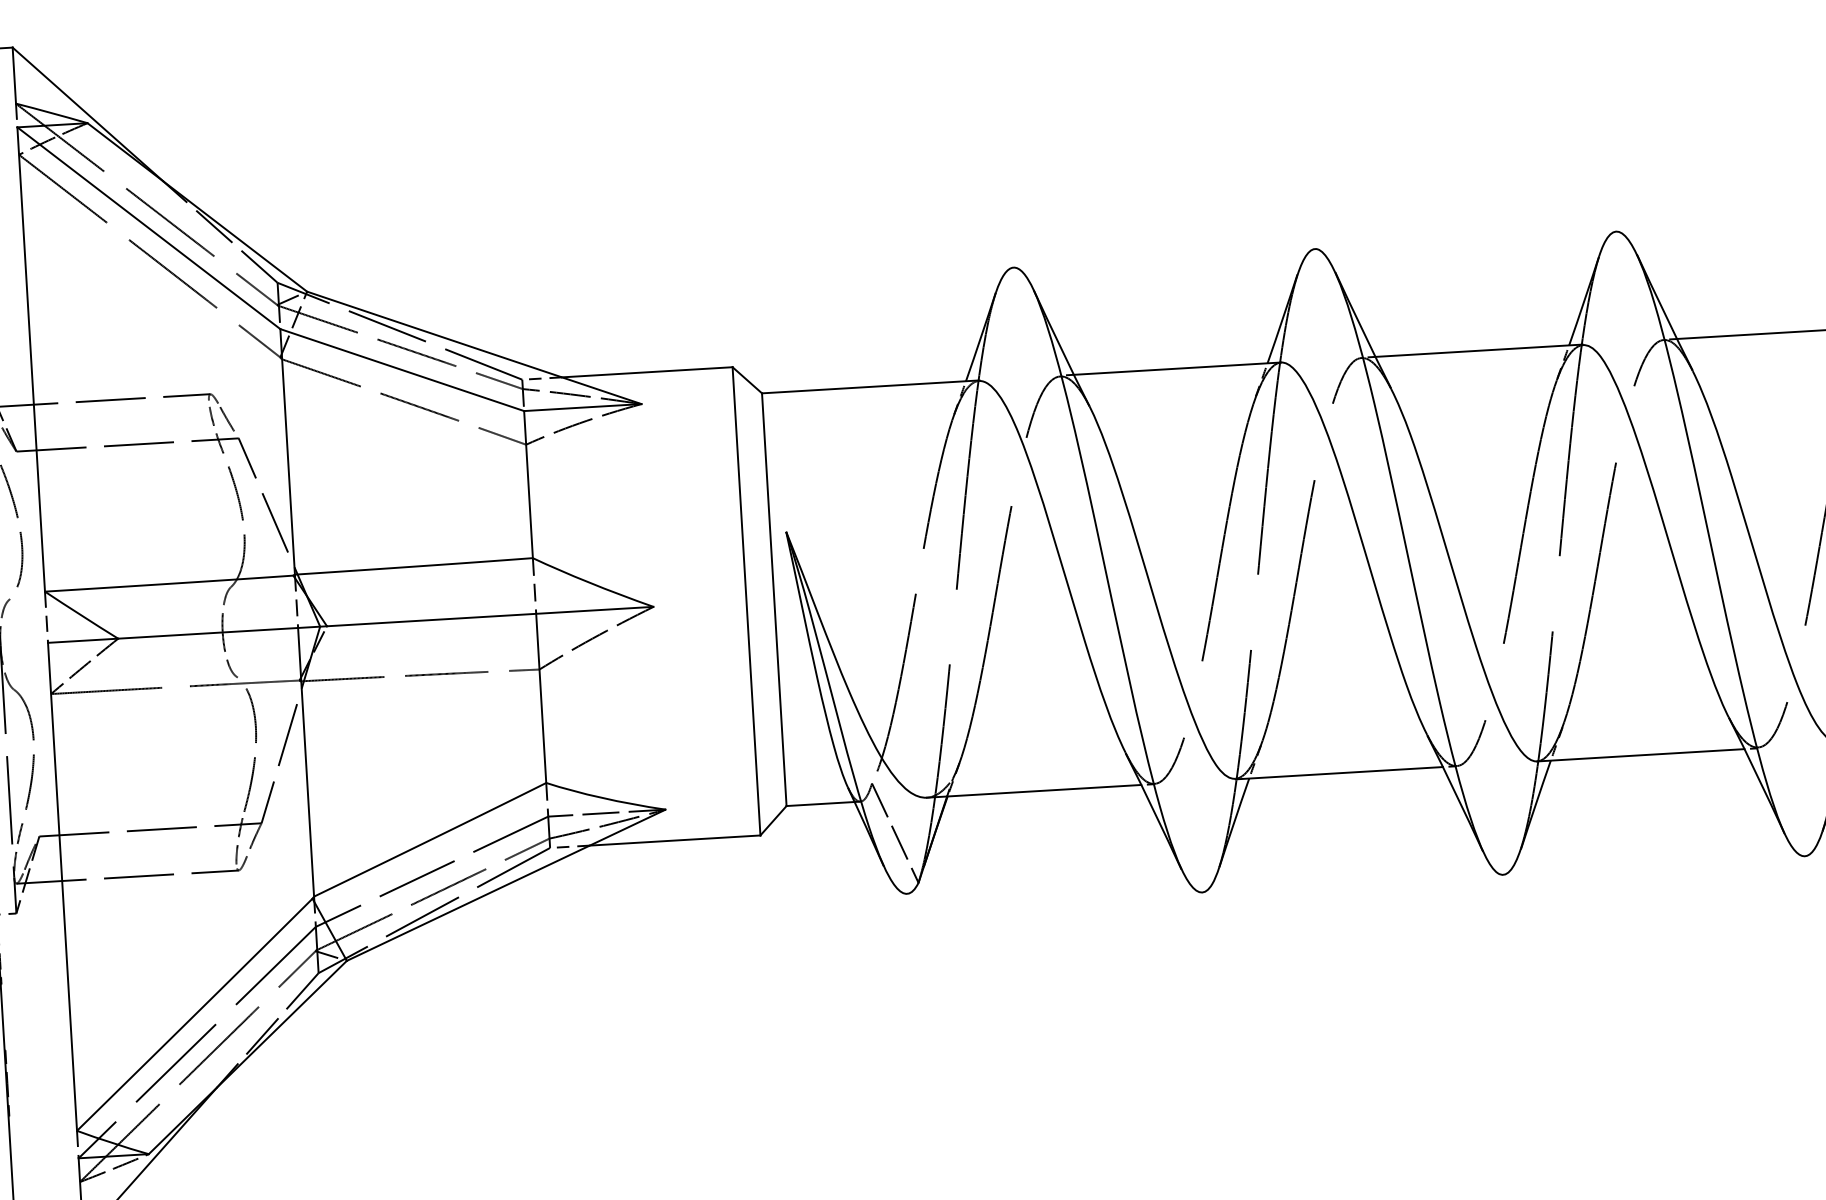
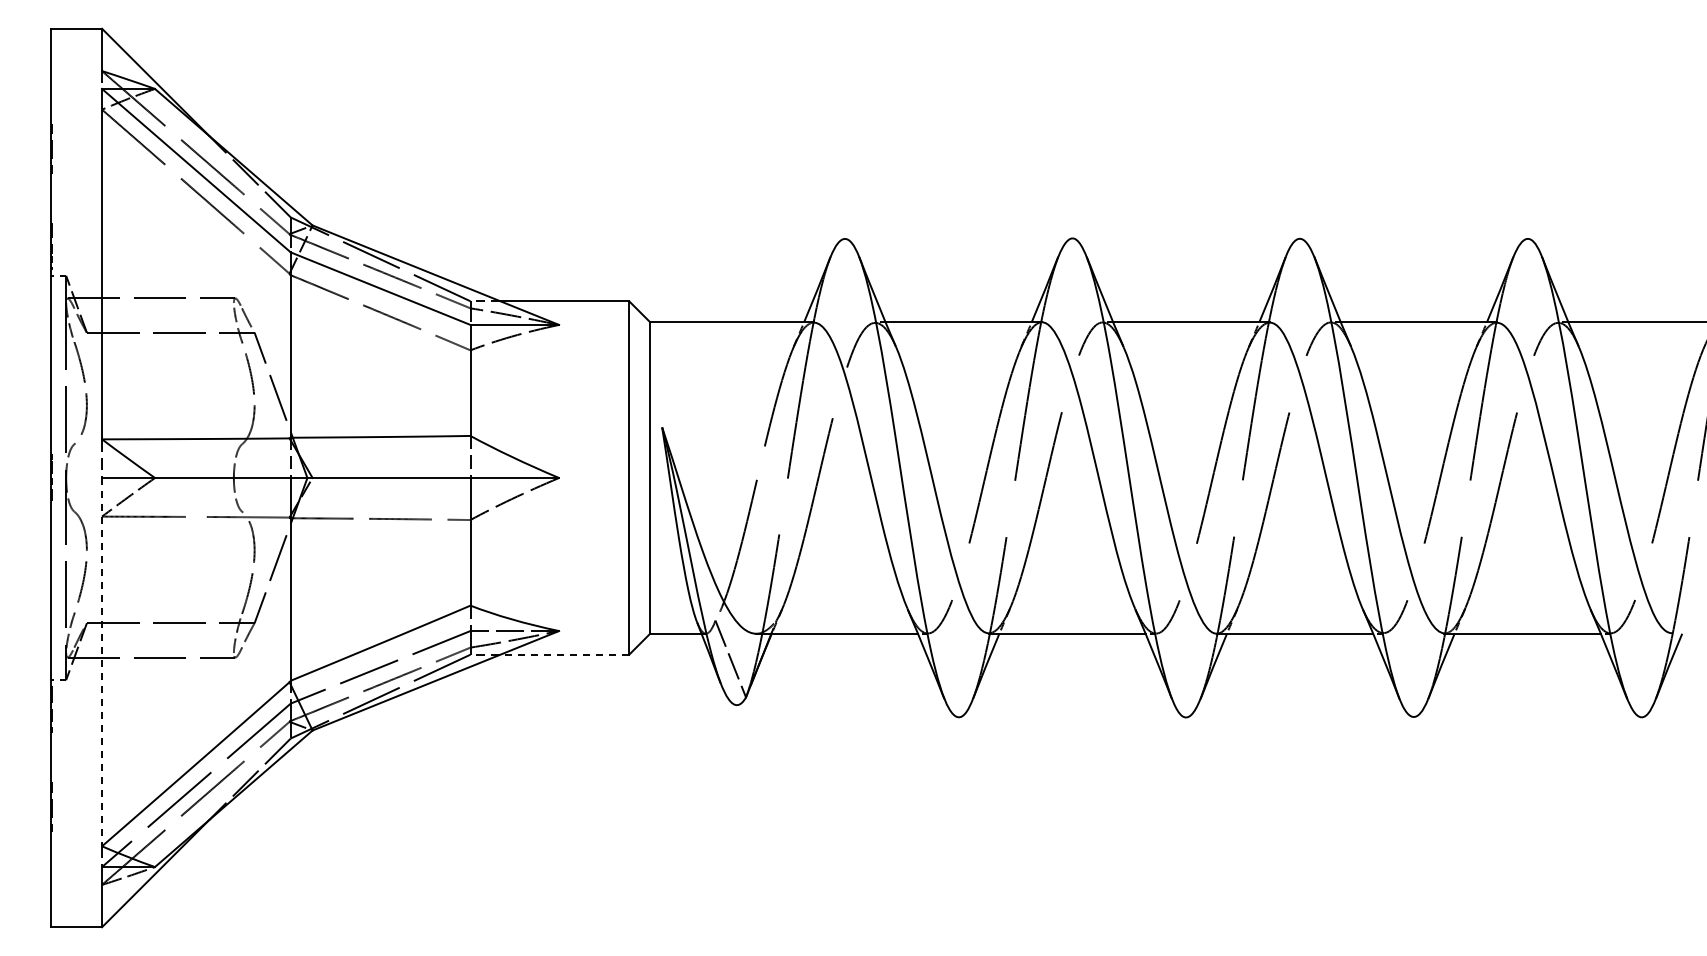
line: (674, 840) -> (564, 654), solid -> dashed
line: (63, 887) -> (102, 662), solid -> dashed

